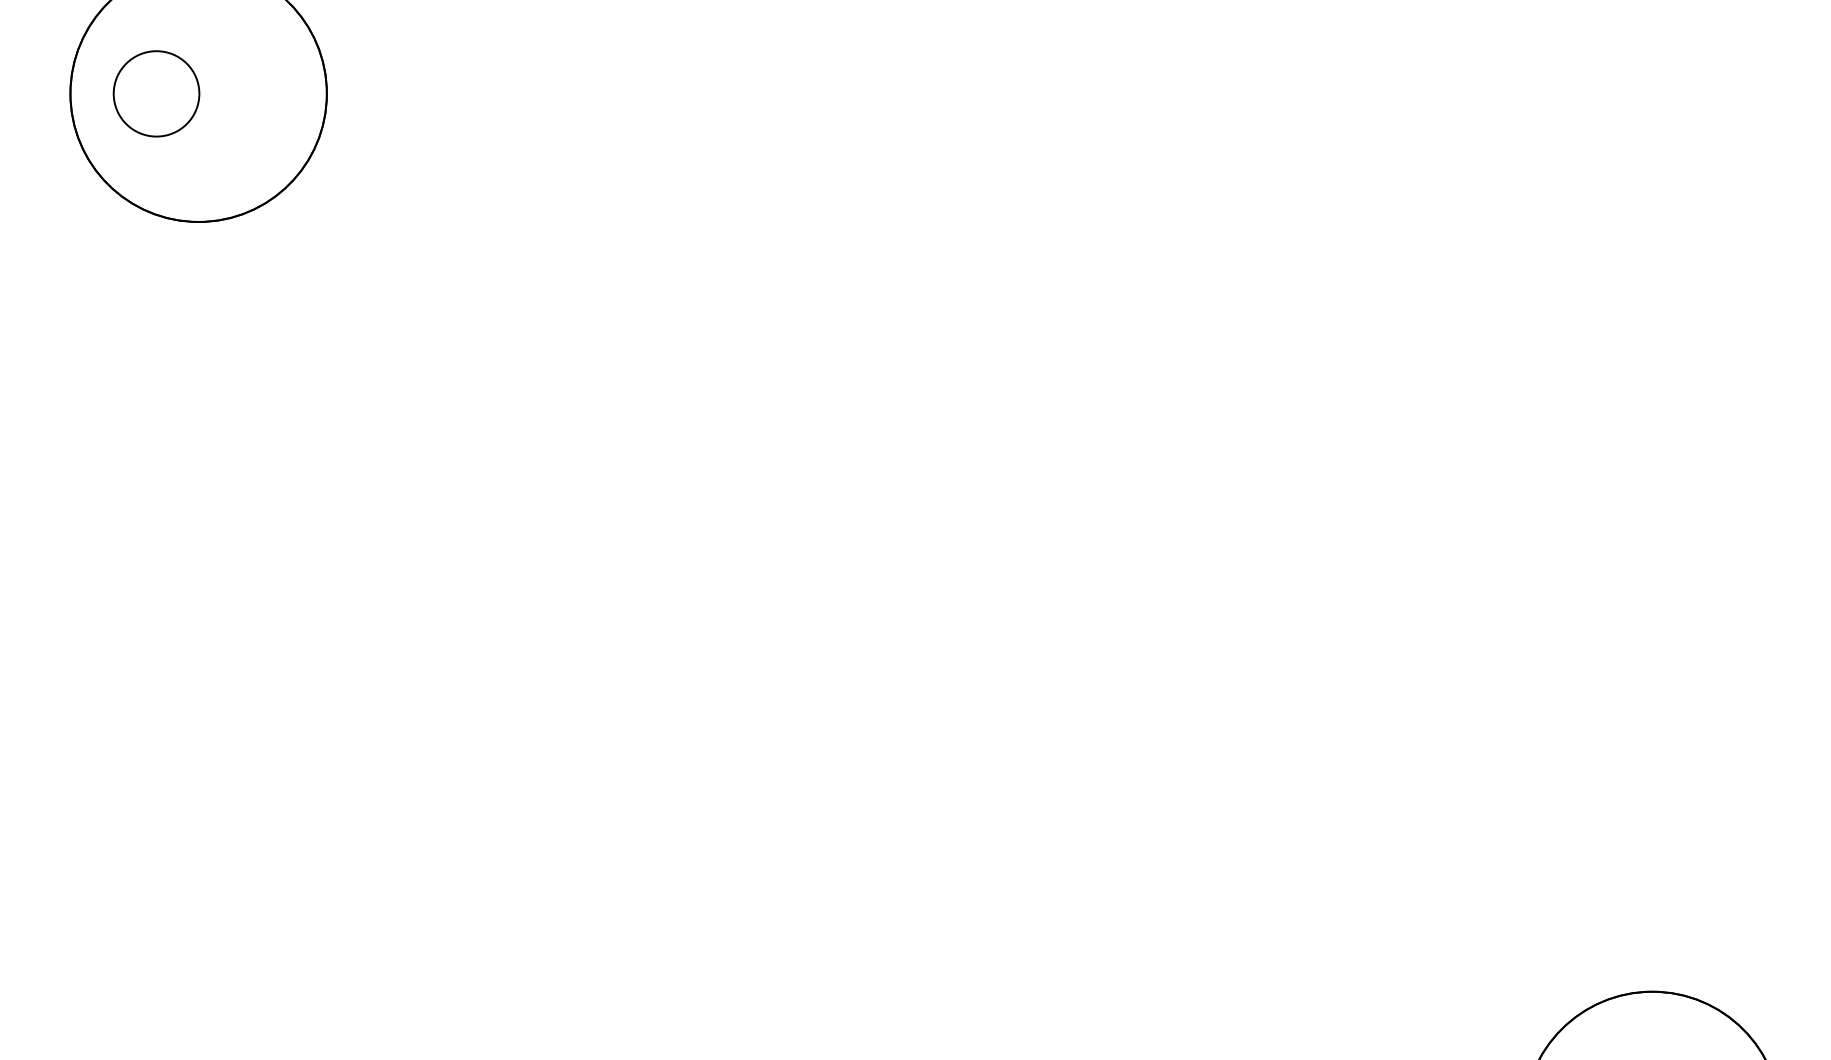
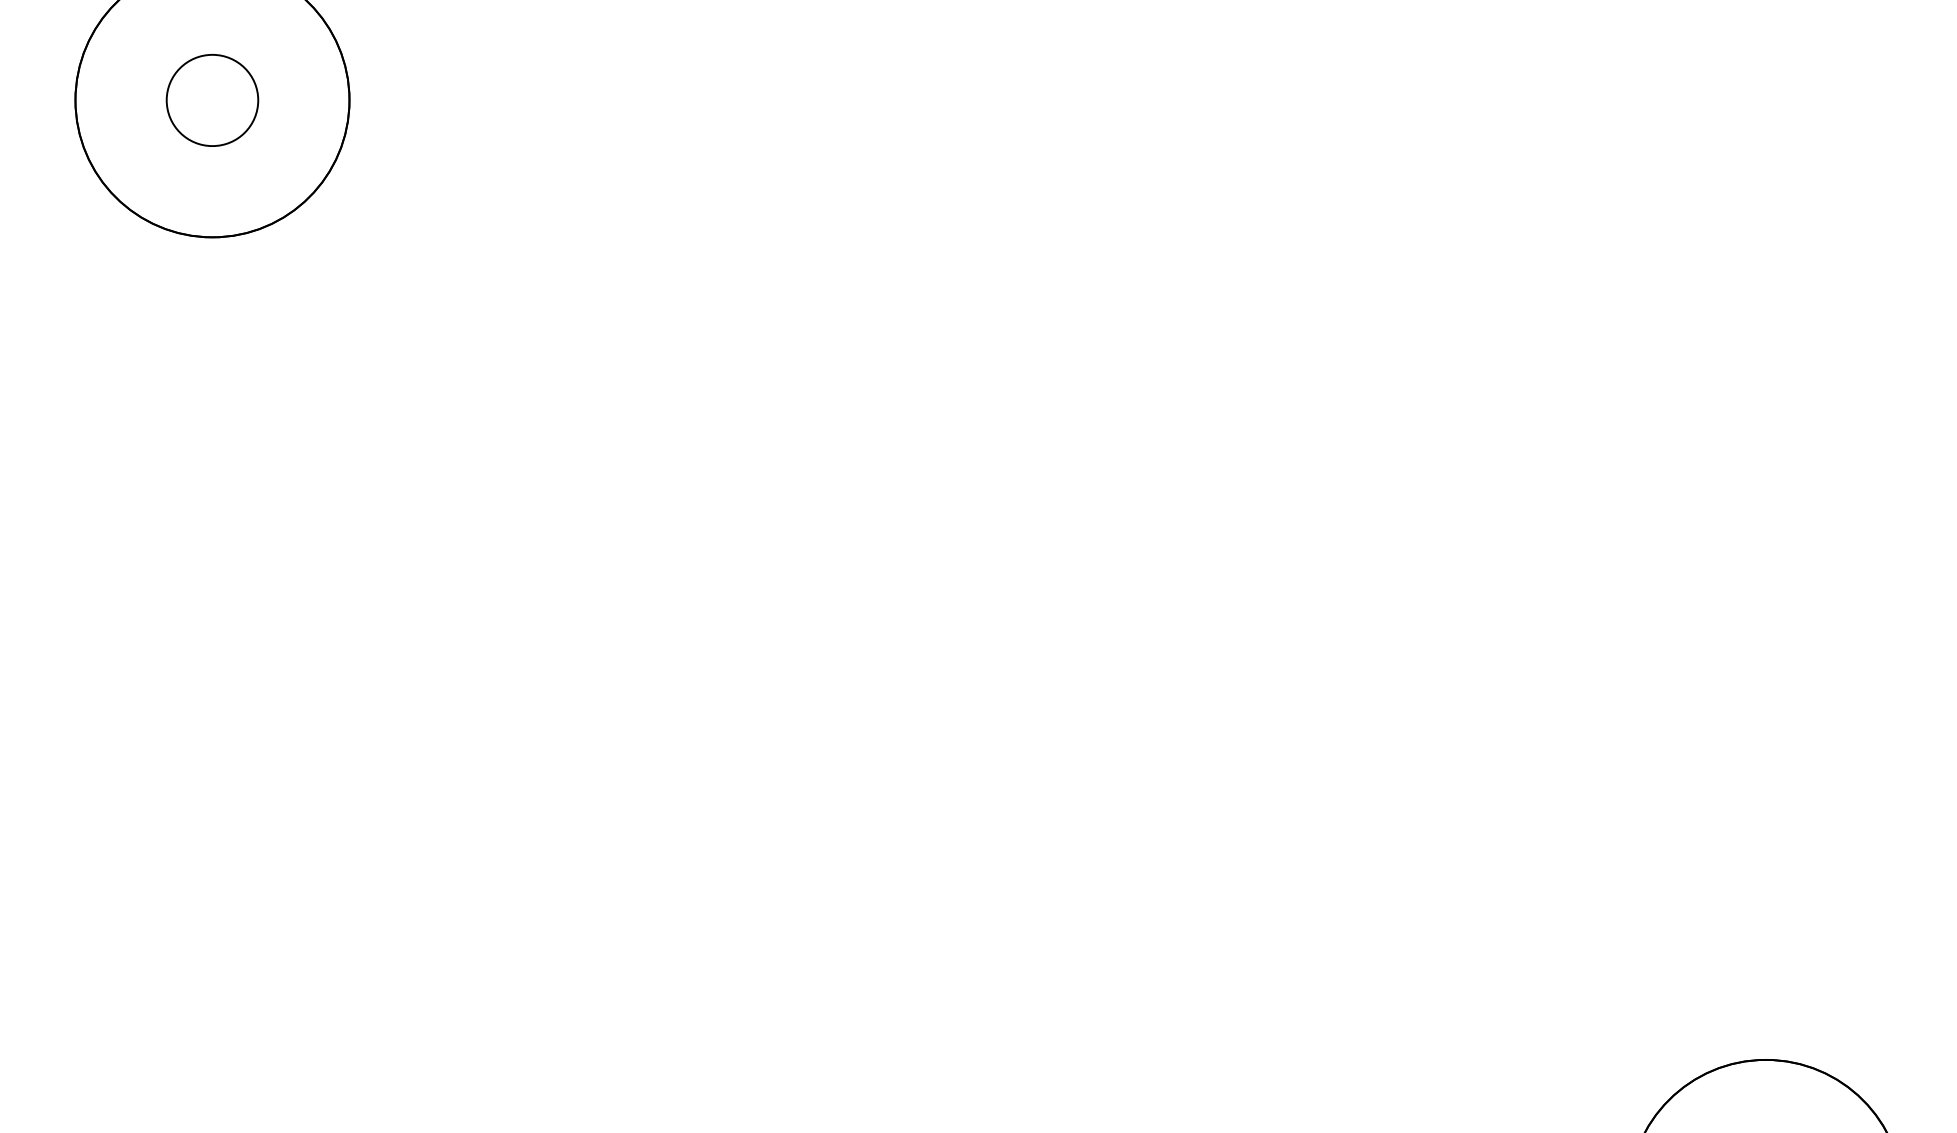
part: (156, 93) -> (212, 100), moved

